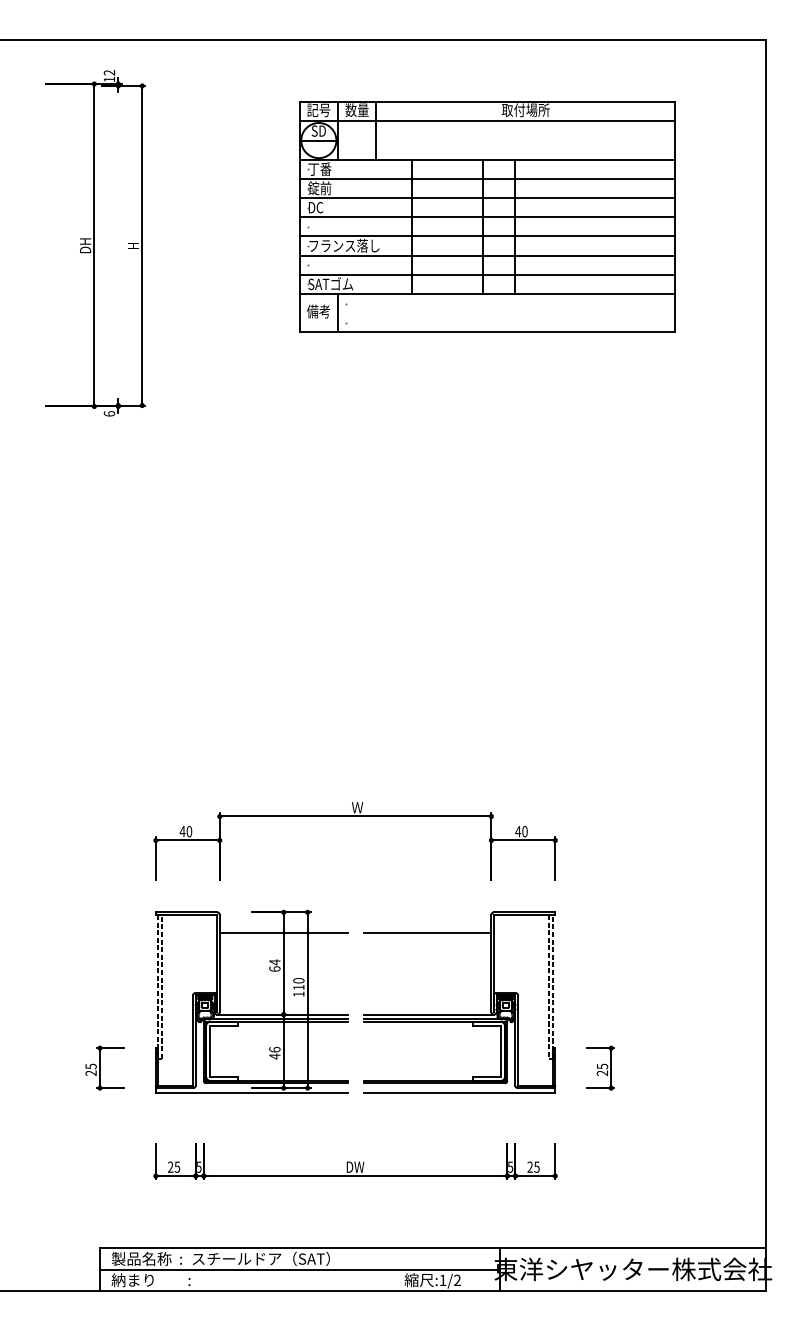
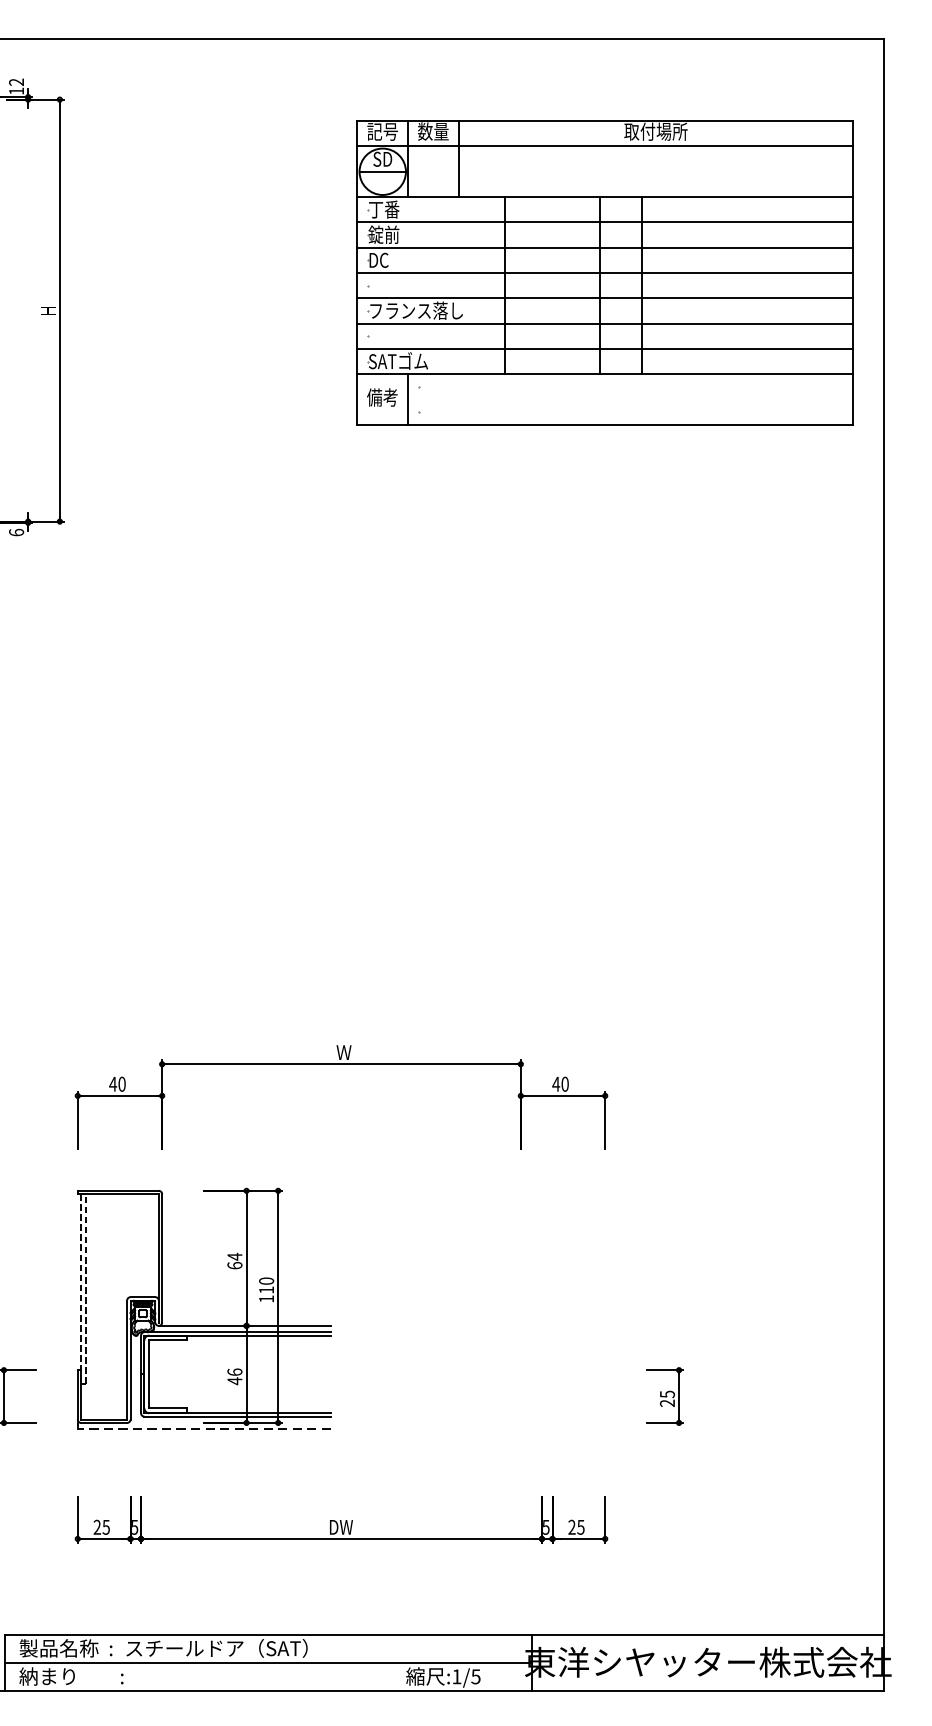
part: (487, 216) -> (605, 272), moved
line: (283, 933) -> (246, 1218), removed
part: (459, 1014) -> (478, 1325), removed
line: (251, 1092) -> (204, 1428), solid -> dashed
text: (456, 1280) -> (474, 1676), :1/2 -> :1/5

